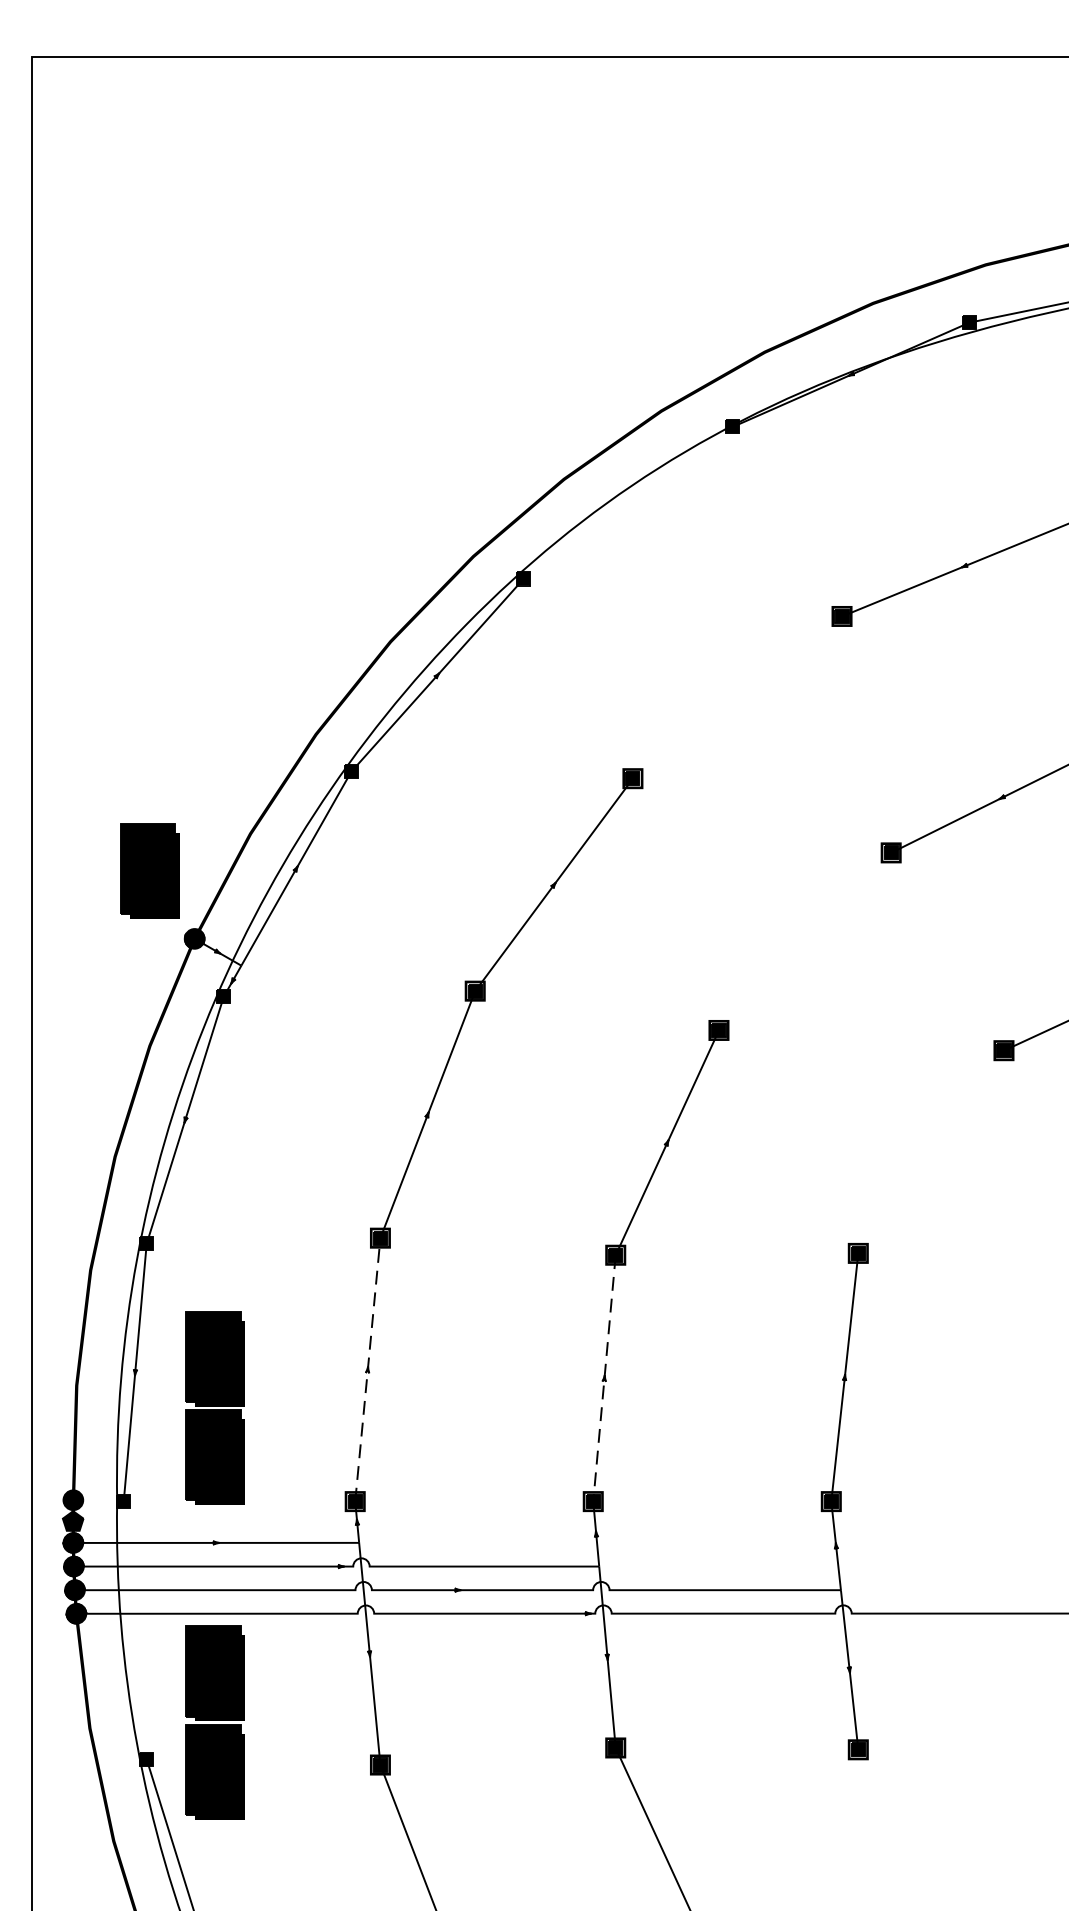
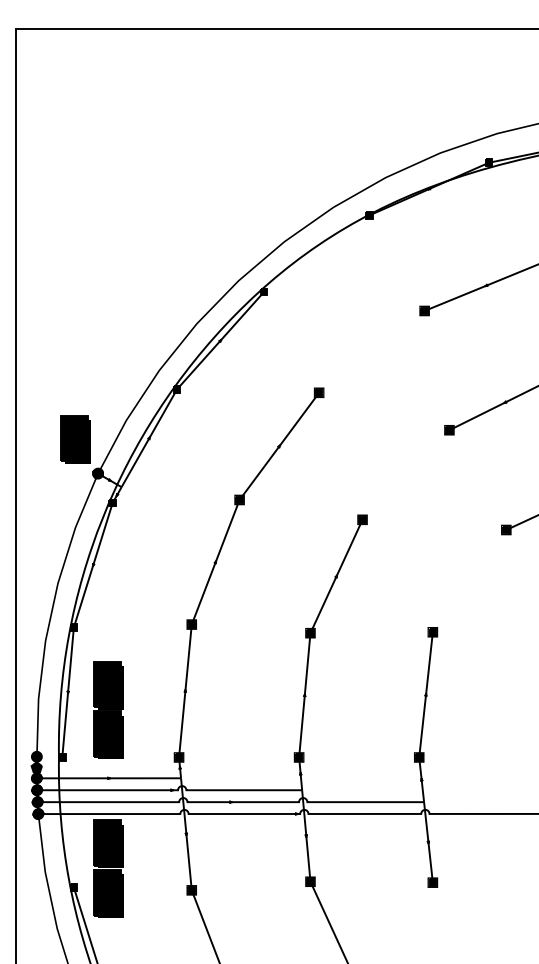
line: (367, 1370) -> (185, 691), dashed -> solid
line: (603, 1378) -> (304, 695), dashed -> solid

